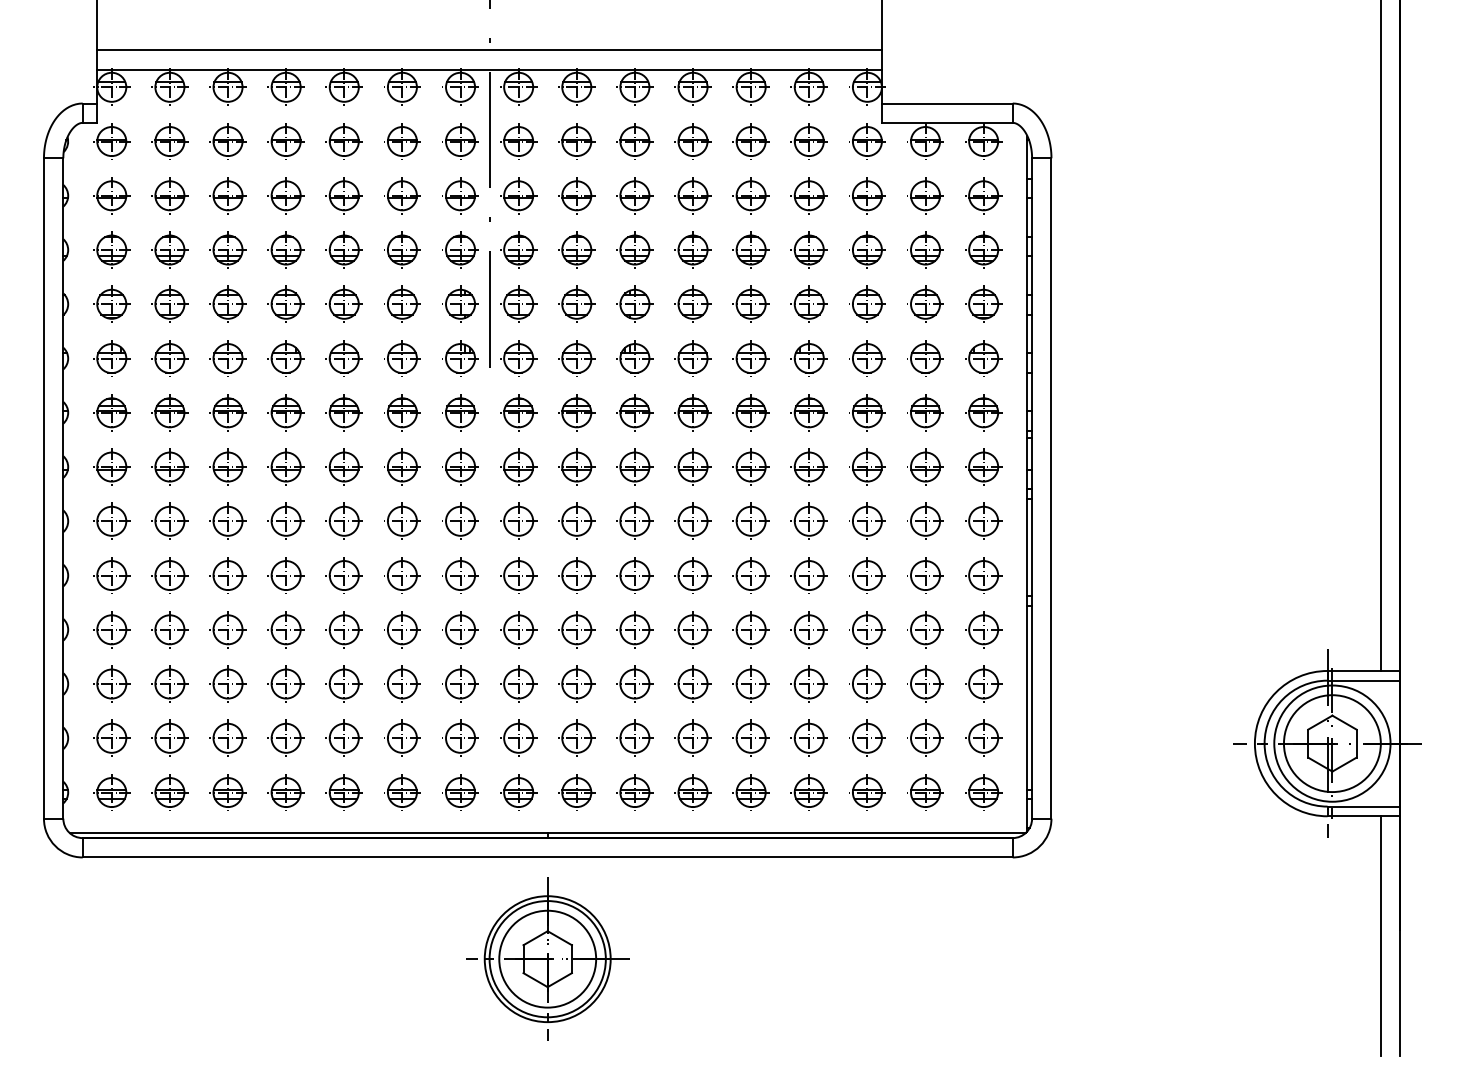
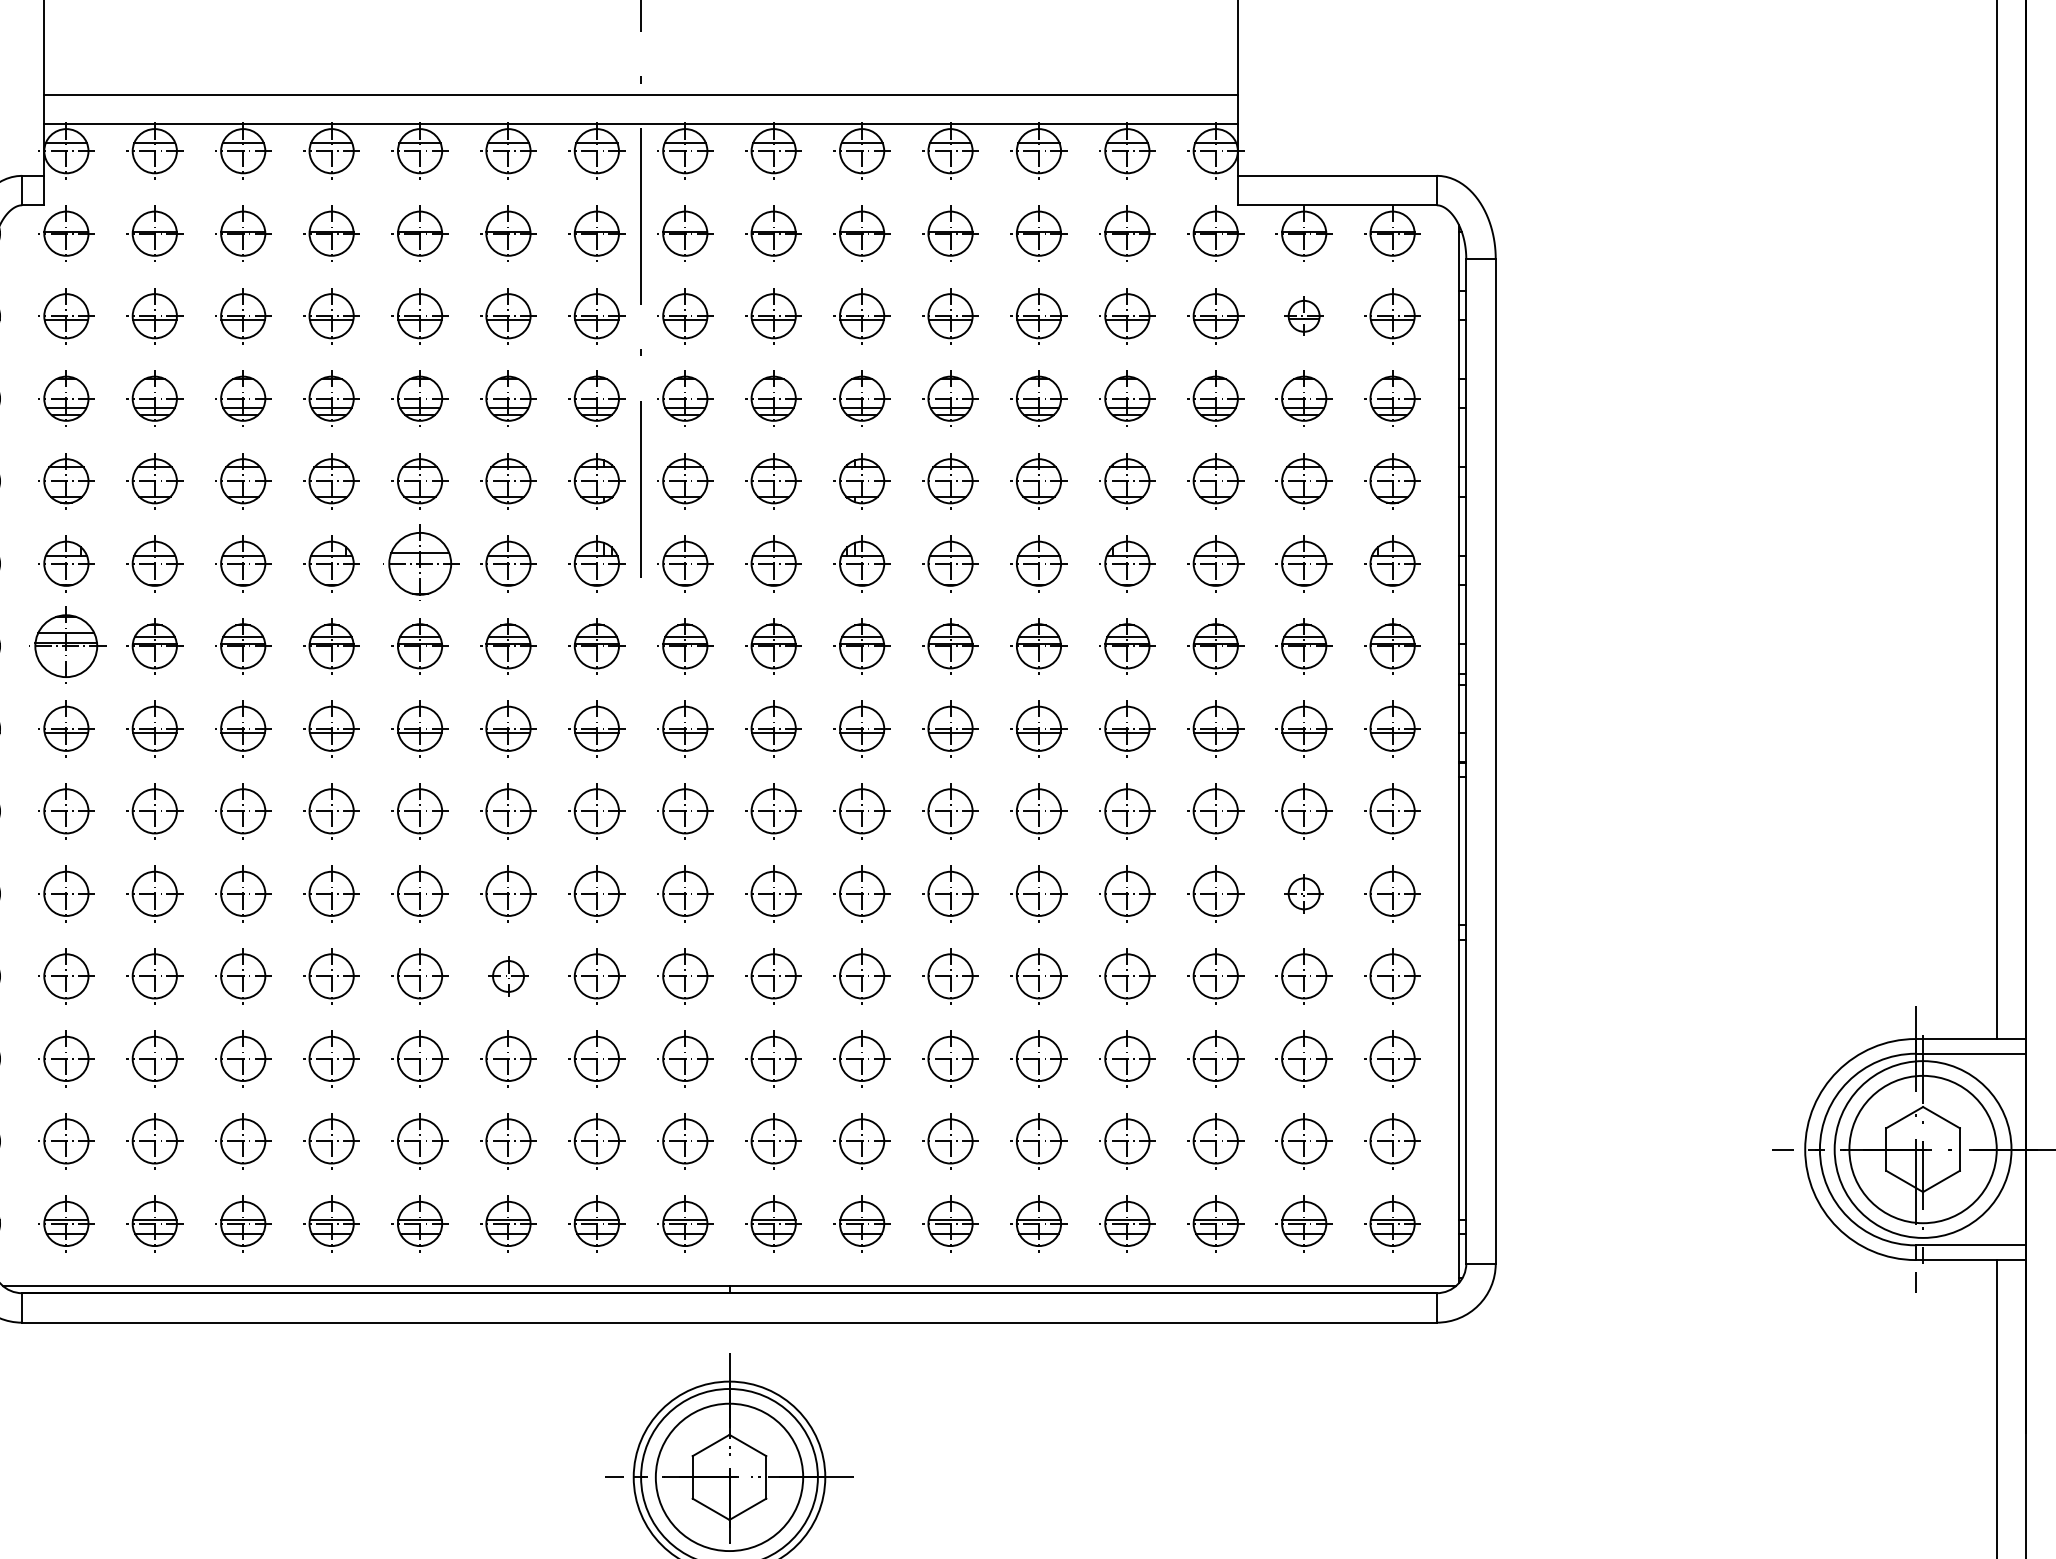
part: (925, 195) -> (1304, 315), size x0.7
part: (343, 358) -> (418, 563), size x1.4
part: (111, 412) -> (65, 645), size x1.4
part: (925, 575) -> (1304, 893), size x0.7
part: (402, 629) -> (508, 975), size x0.7

